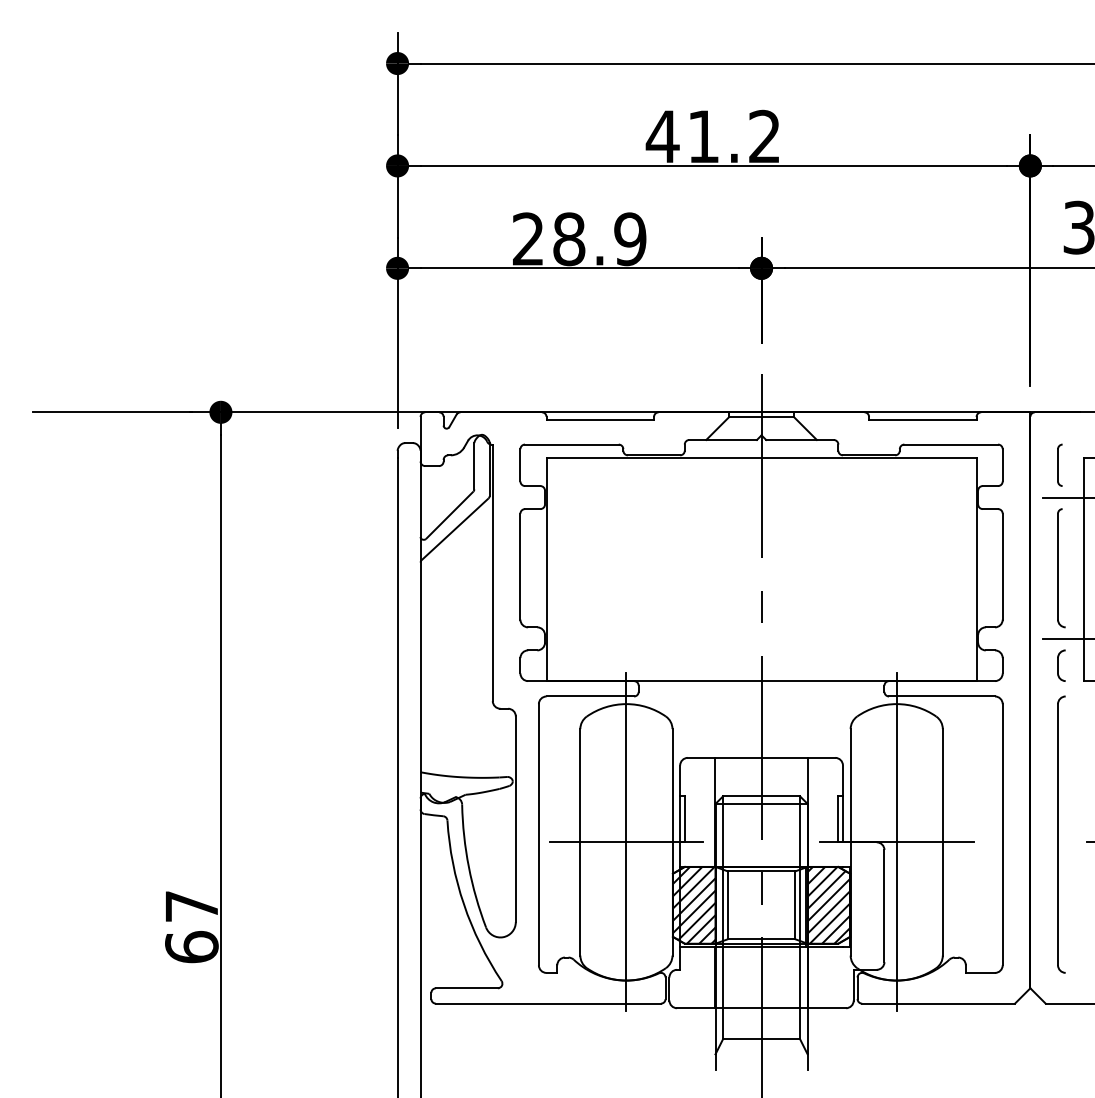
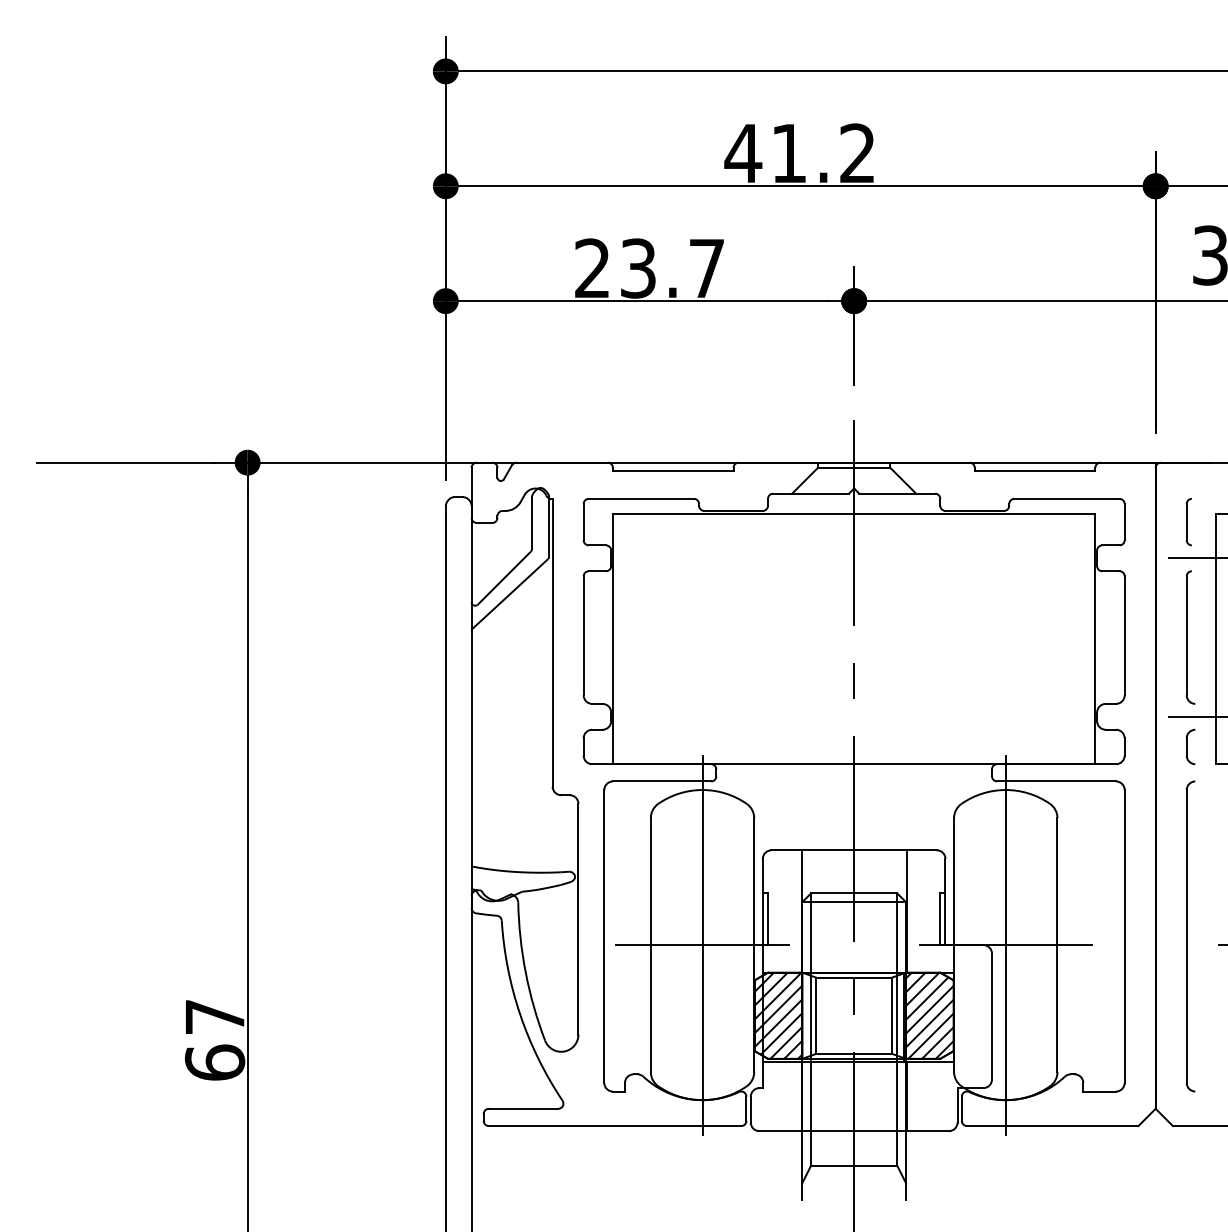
text: (599, 239) -> (672, 268), 28.9 -> 23.7

